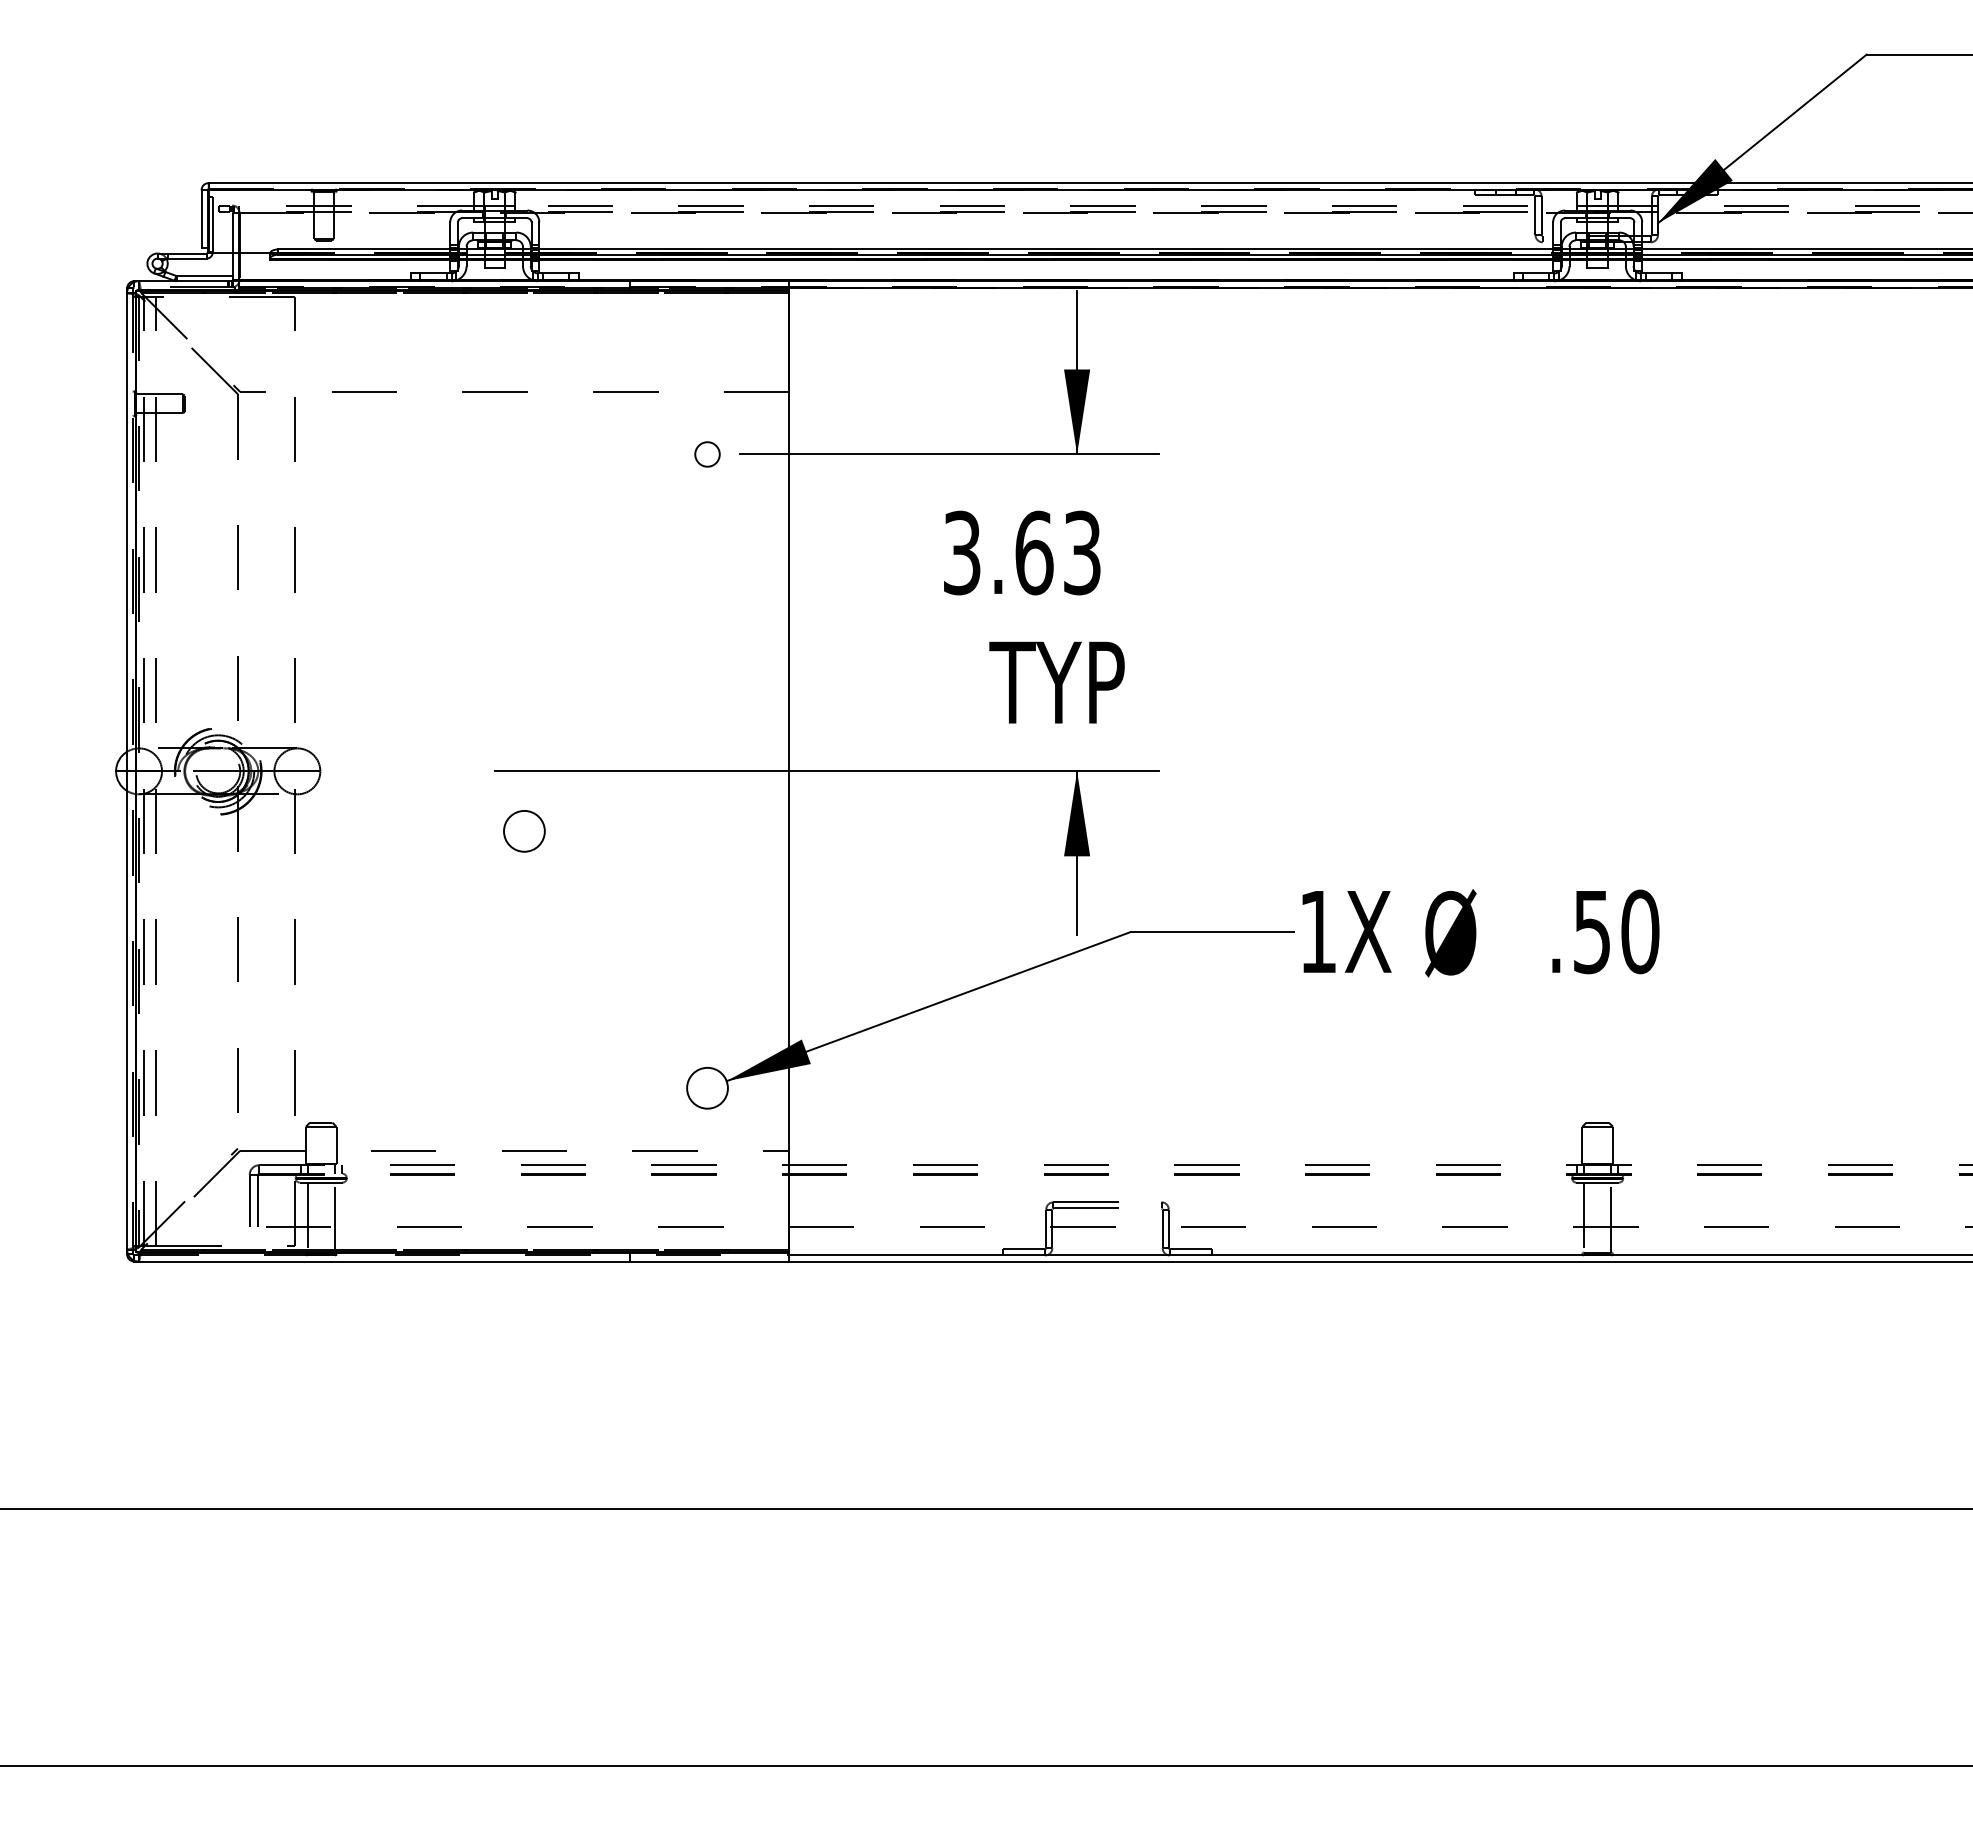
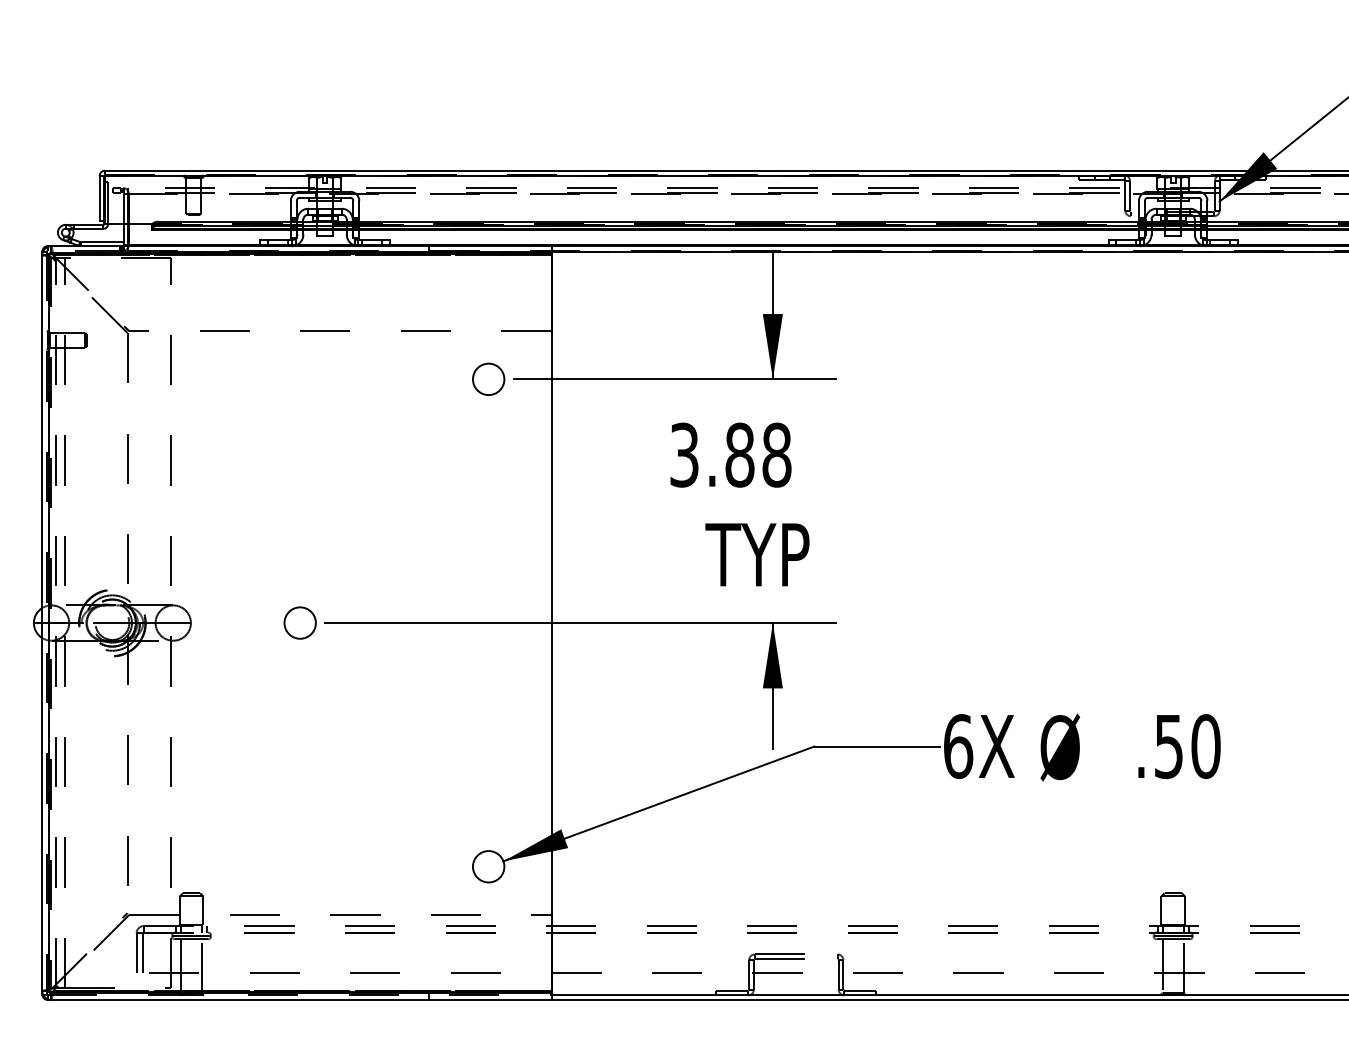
circle: (707, 454) -> (488, 379), size x1.67
text: (1058, 552) -> (758, 454), 3.63 -> 3.88
circle: (524, 831) -> (300, 623), moved
text: (1318, 931) -> (958, 746), 1X -> 6X

